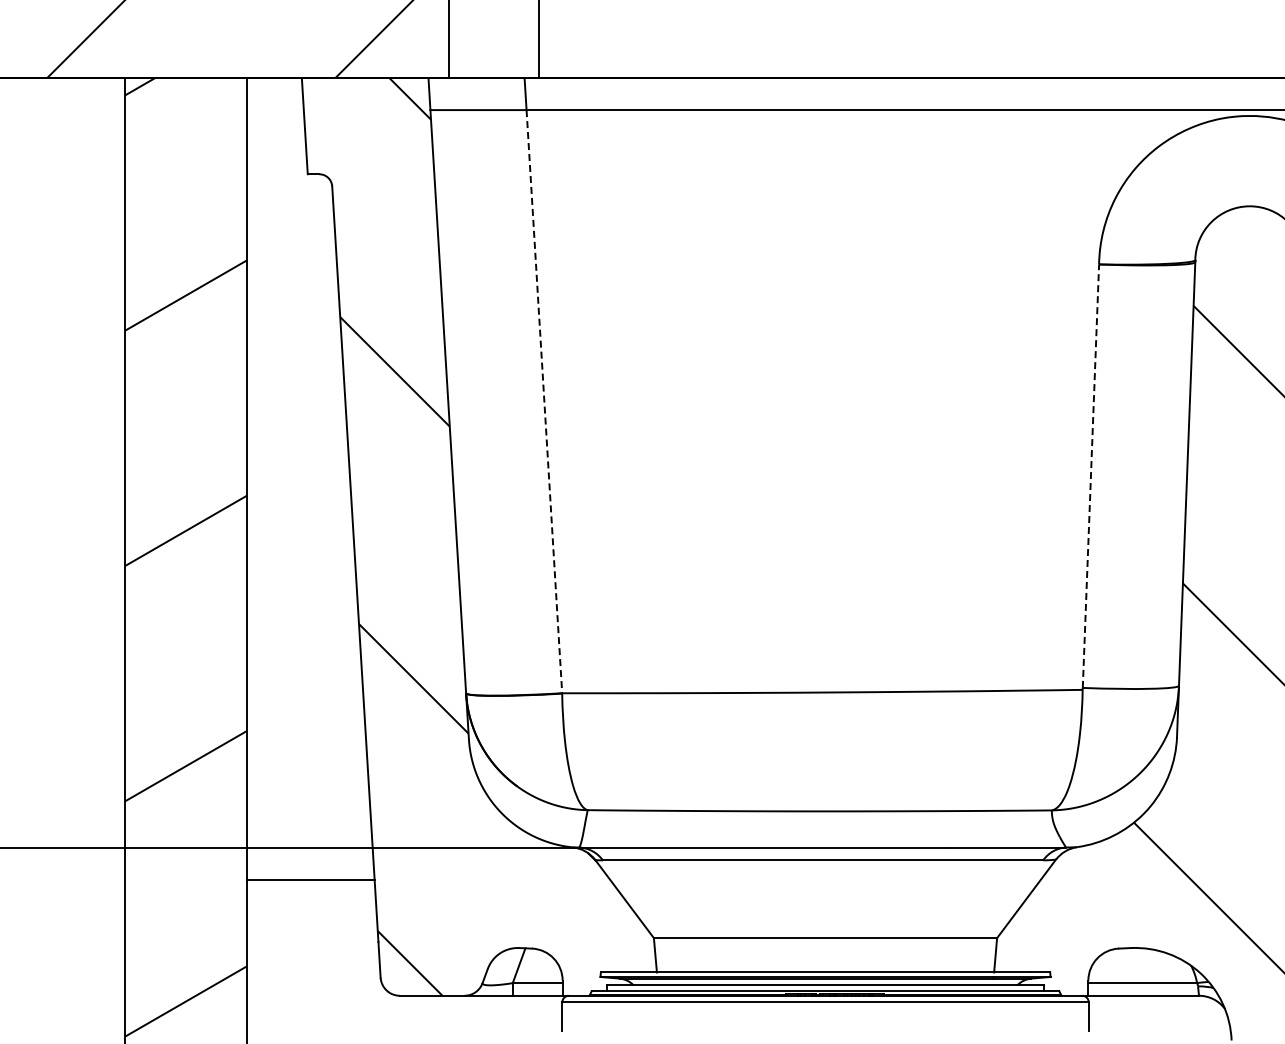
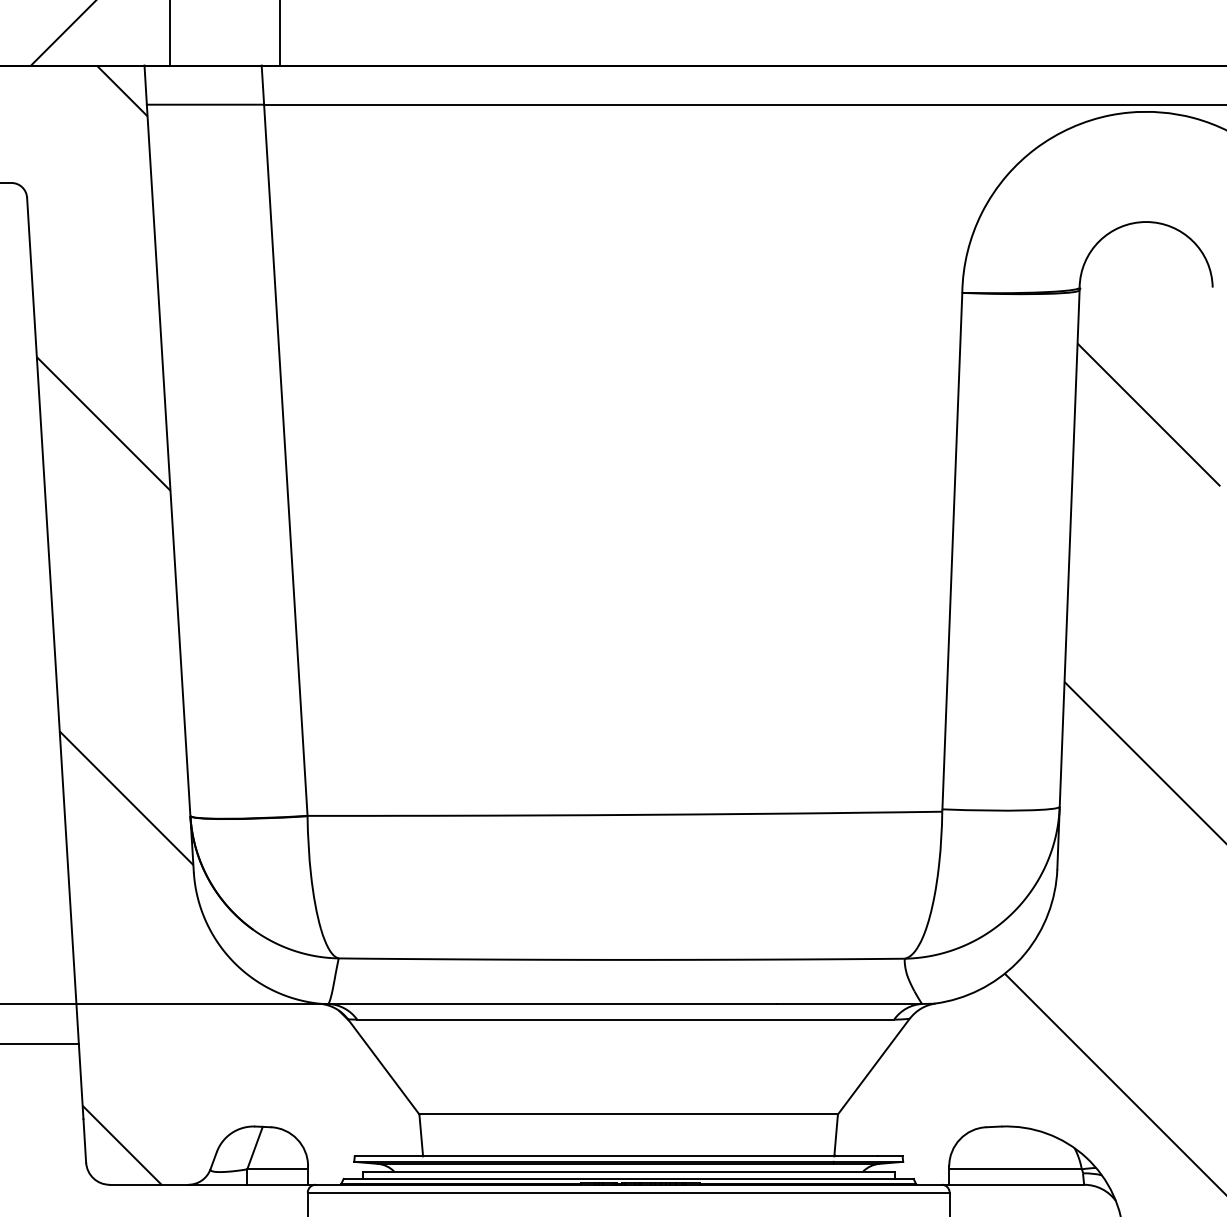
line: (544, 402) -> (285, 461), dashed -> solid
line: (1090, 476) -> (951, 551), dashed -> solid

